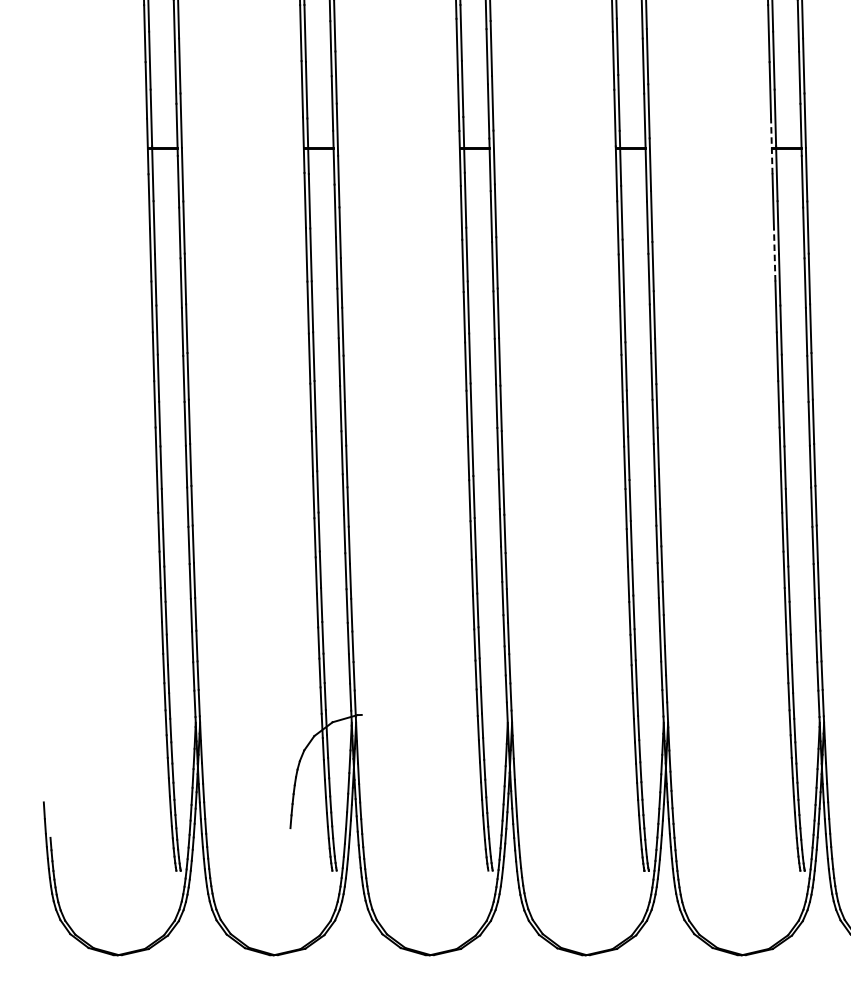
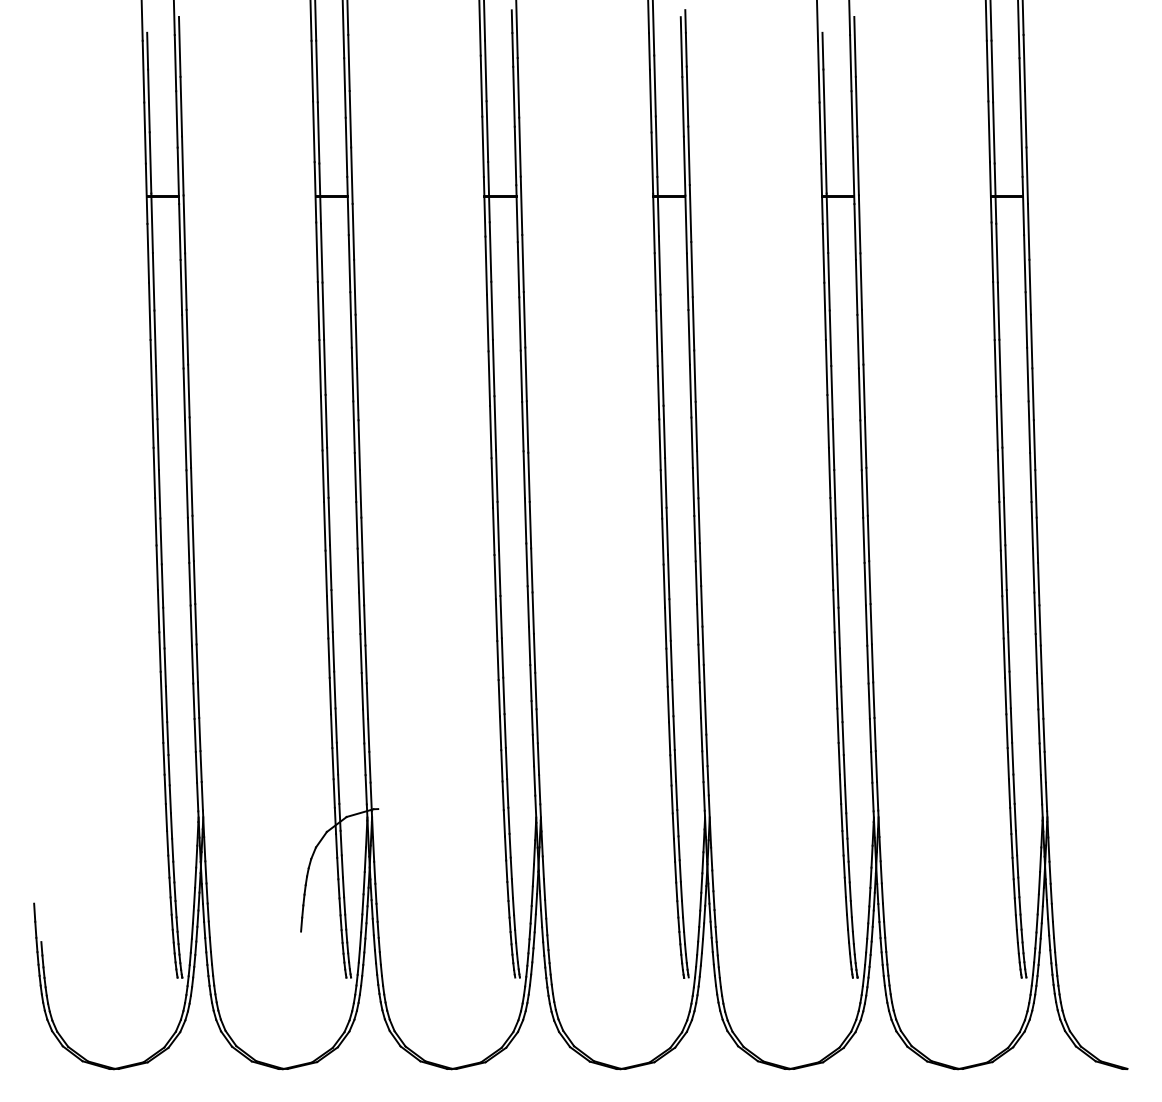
line: (771, 146) -> (821, 193), dashed -> solid
line: (775, 255) -> (825, 311), dashed -> solid

